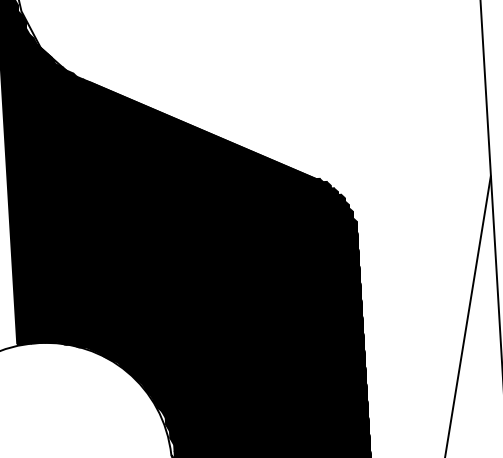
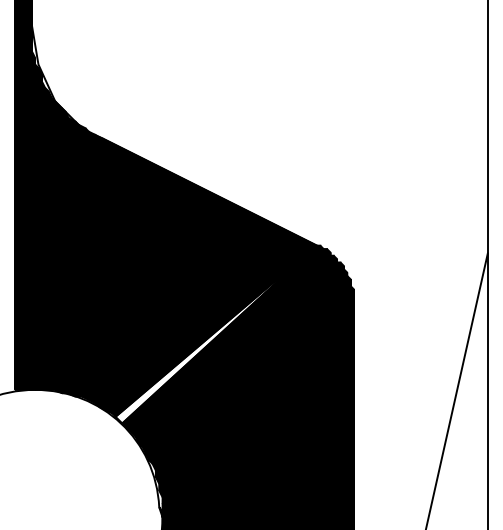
fill: (218, 275) -> (215, 334), removed

